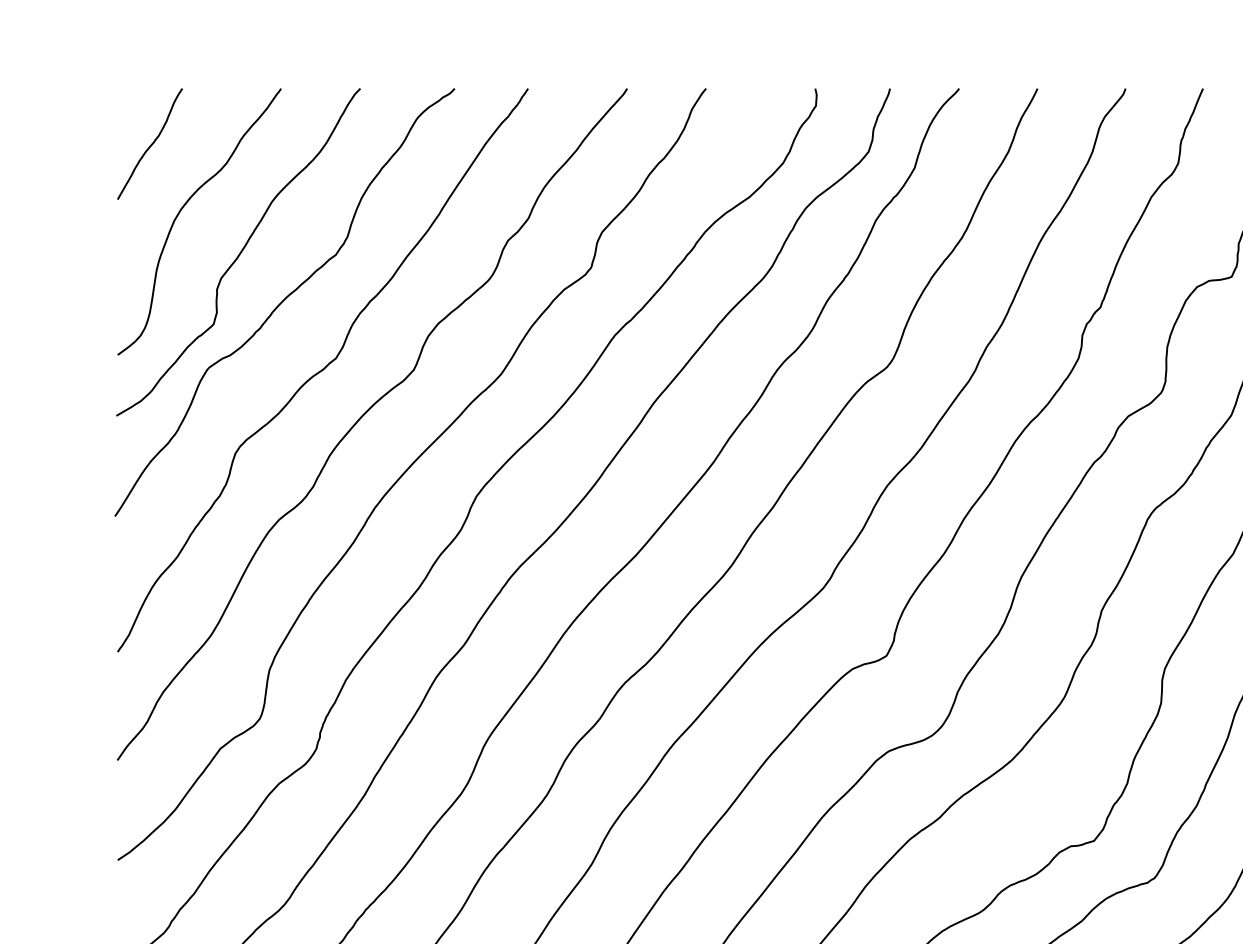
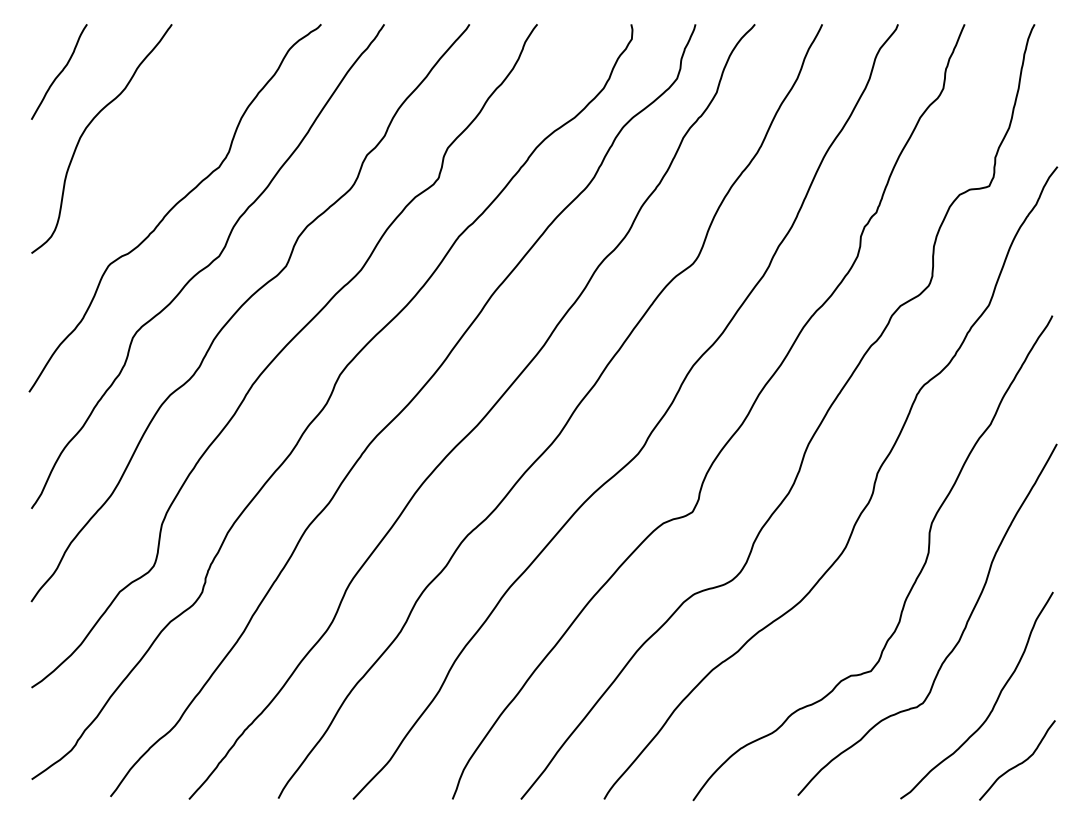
curve: (239, 251) -> (136, 164), removed

